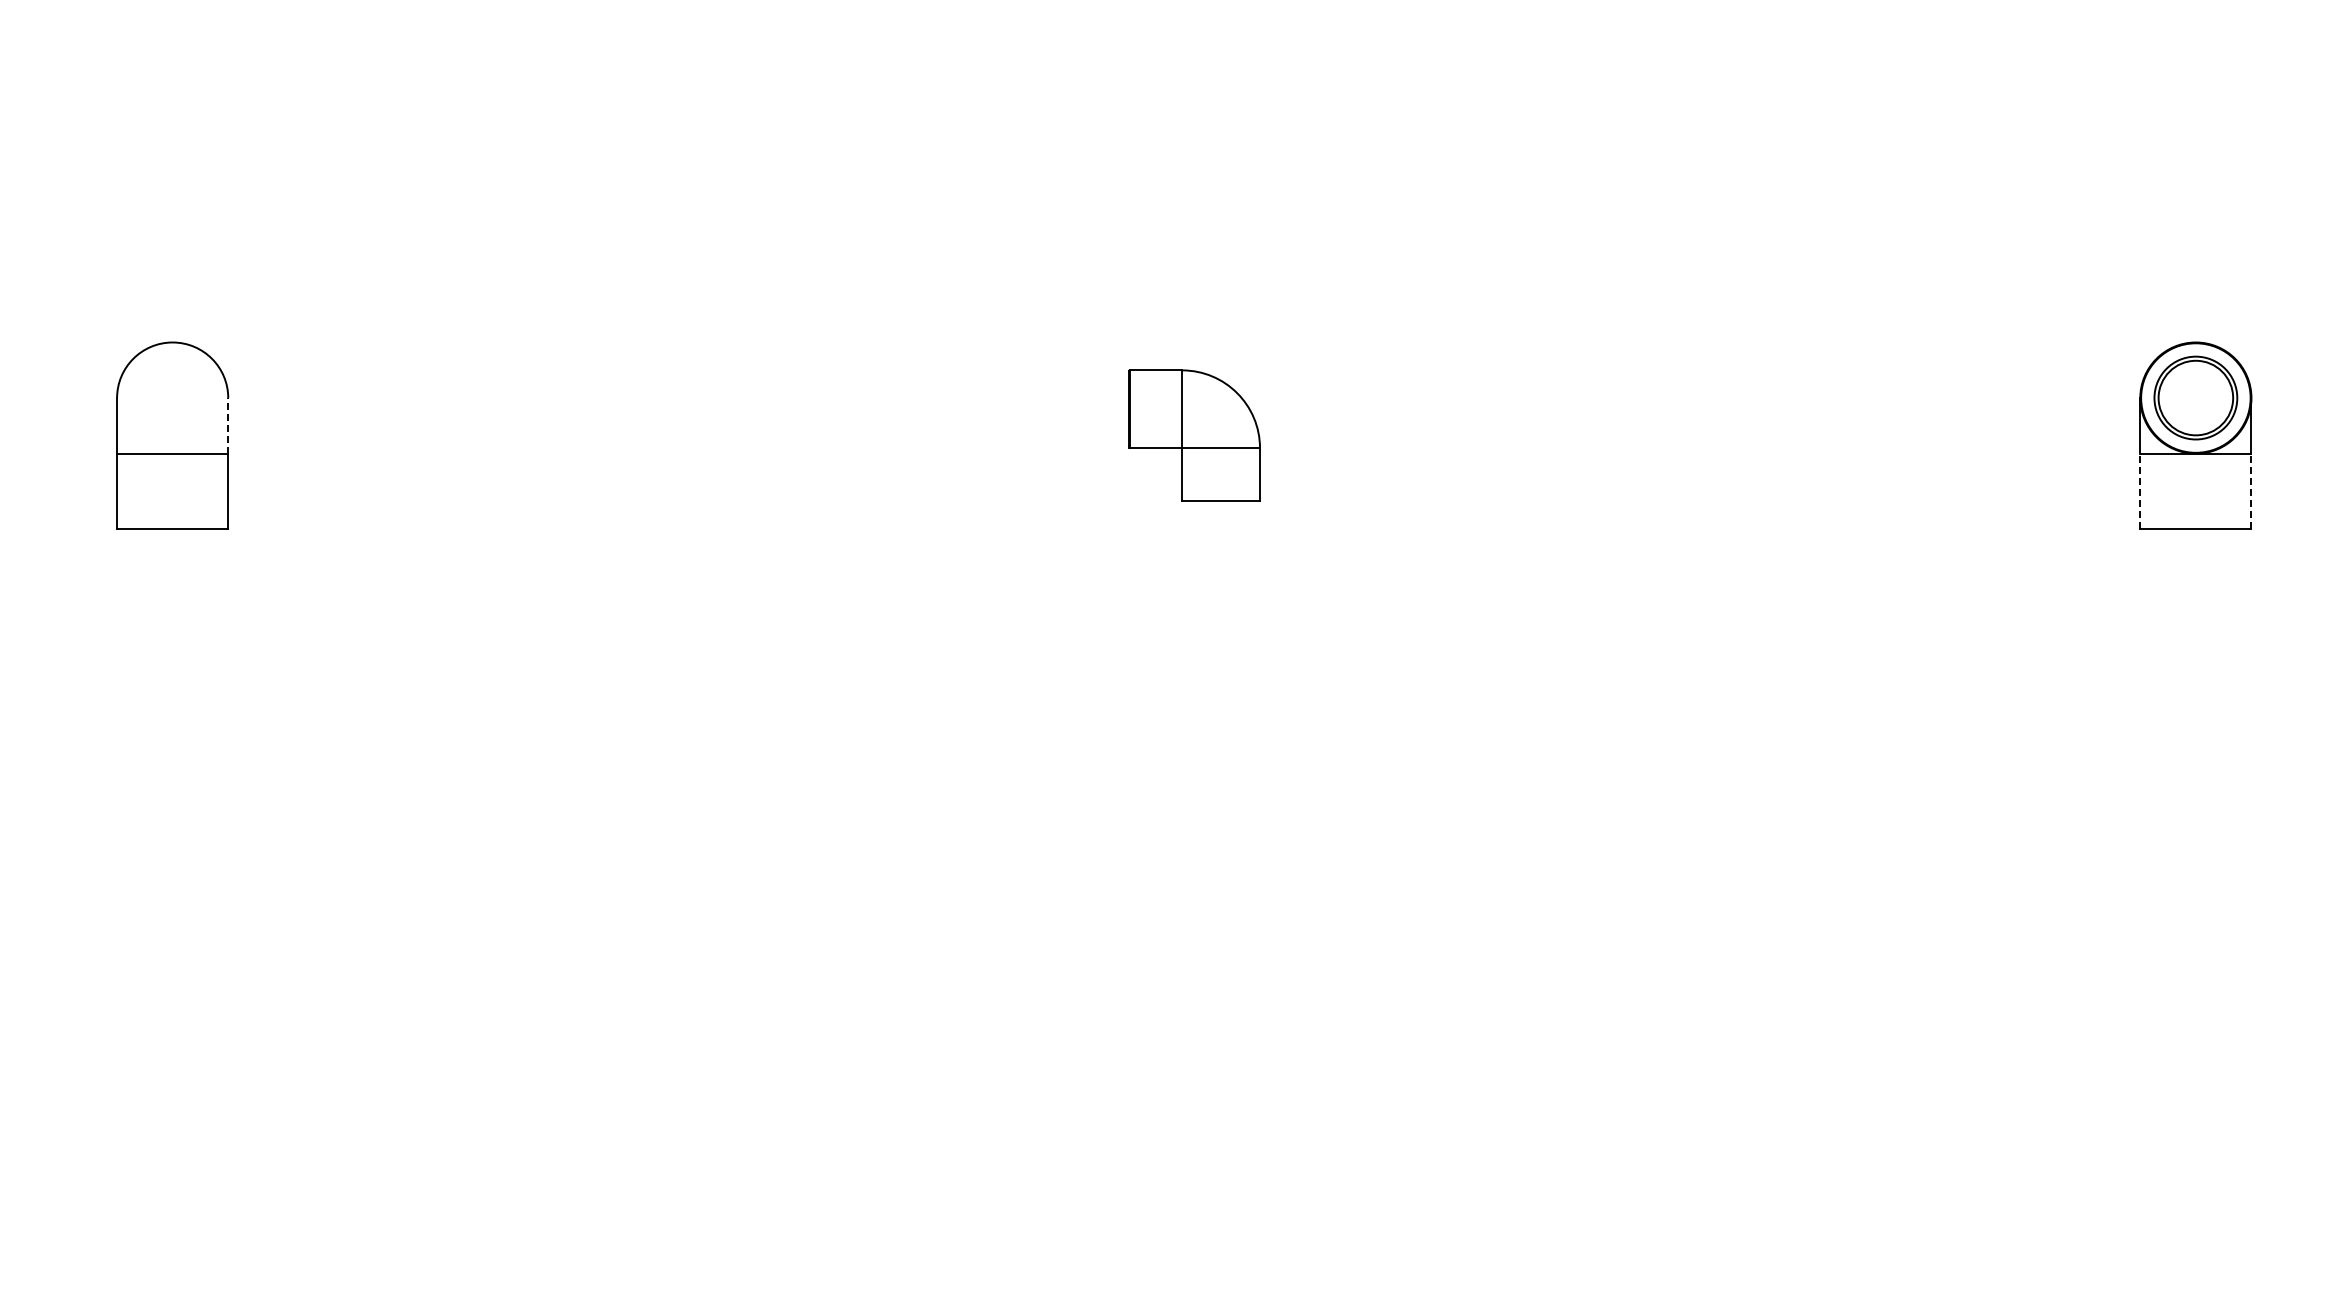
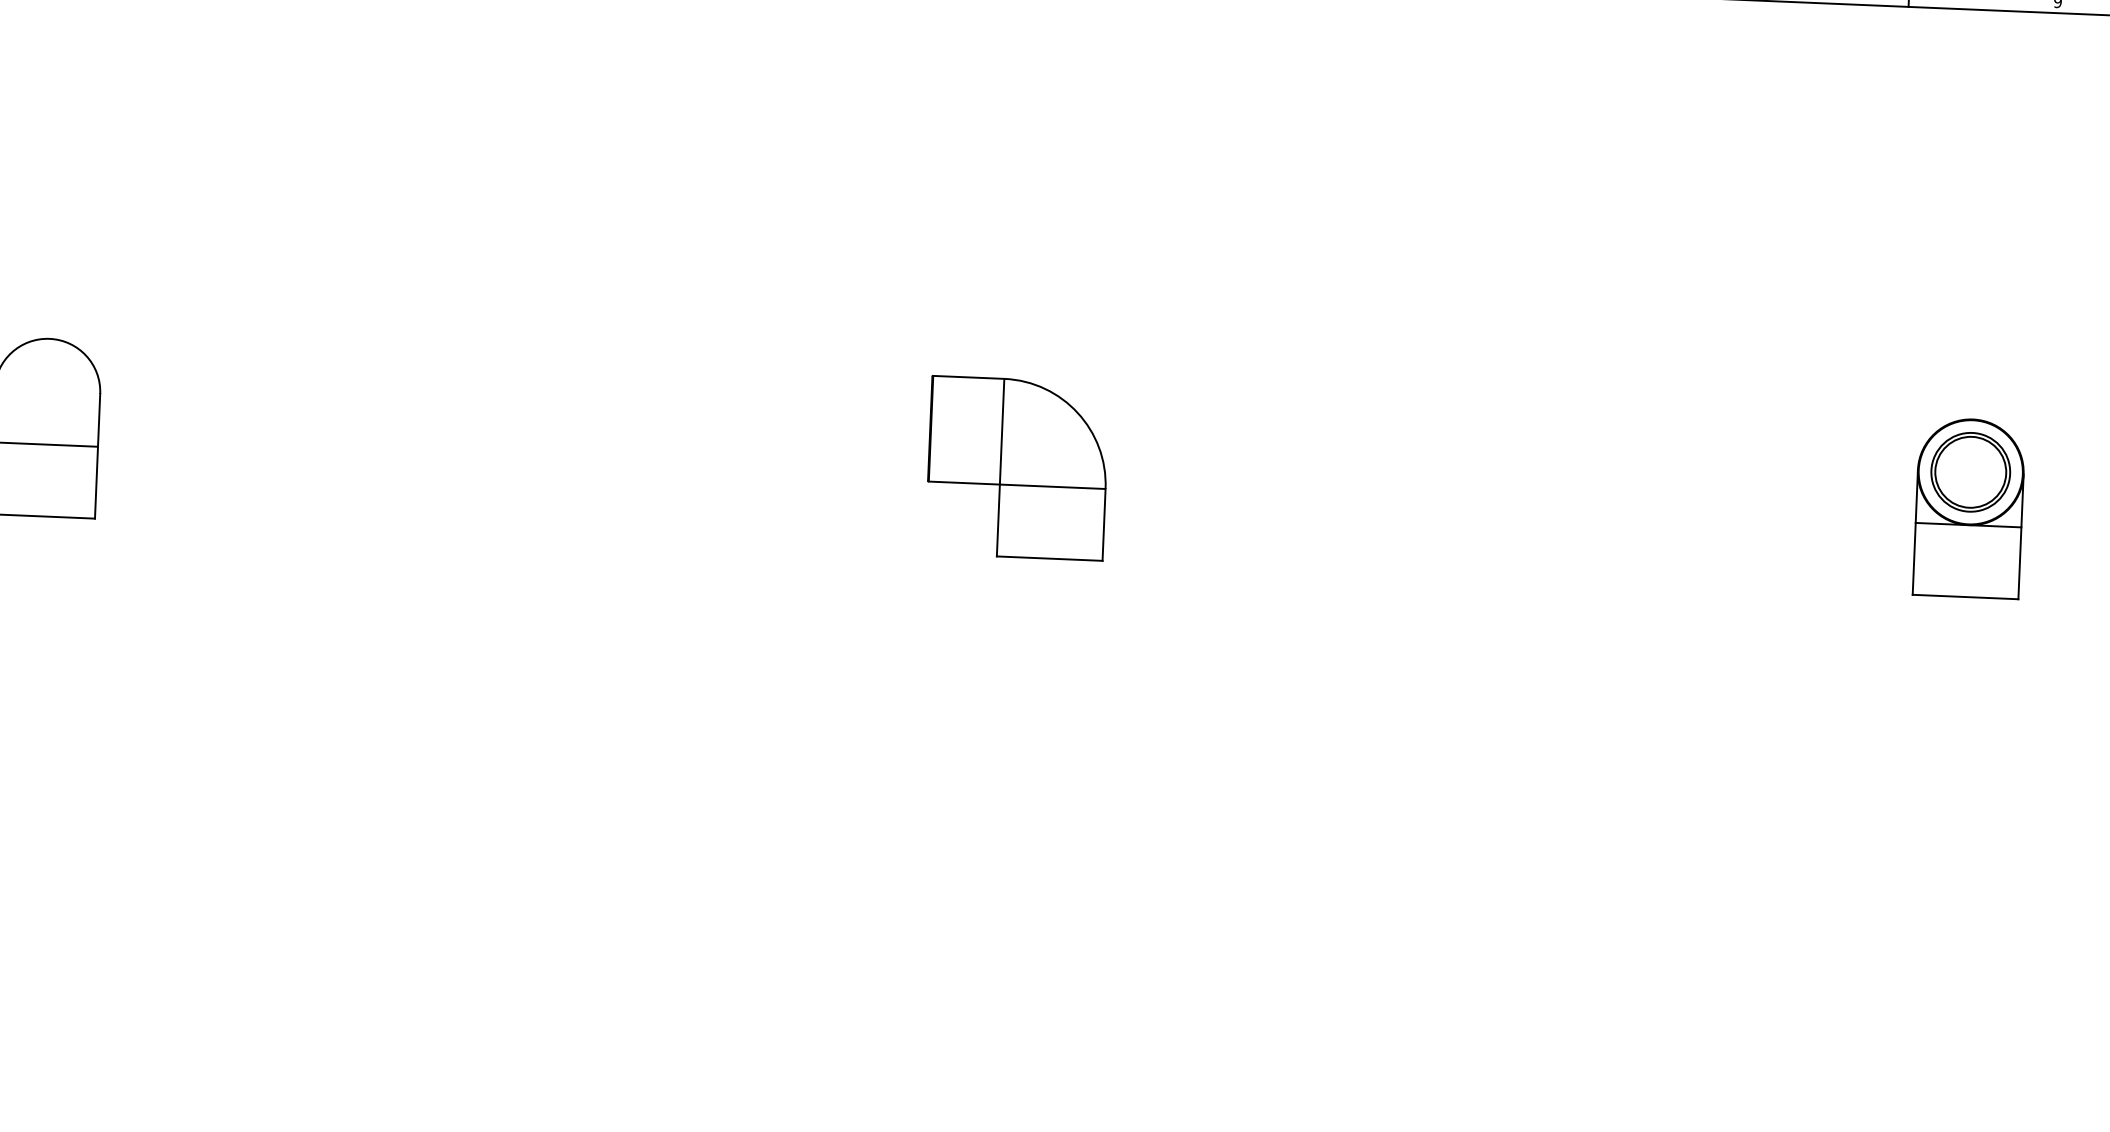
line: (228, 425) -> (99, 420), dashed -> solid
part: (1194, 435) -> (1017, 468), size x1.43
line: (2140, 491) -> (1914, 558), dashed -> solid
line: (2251, 491) -> (2019, 563), dashed -> solid

